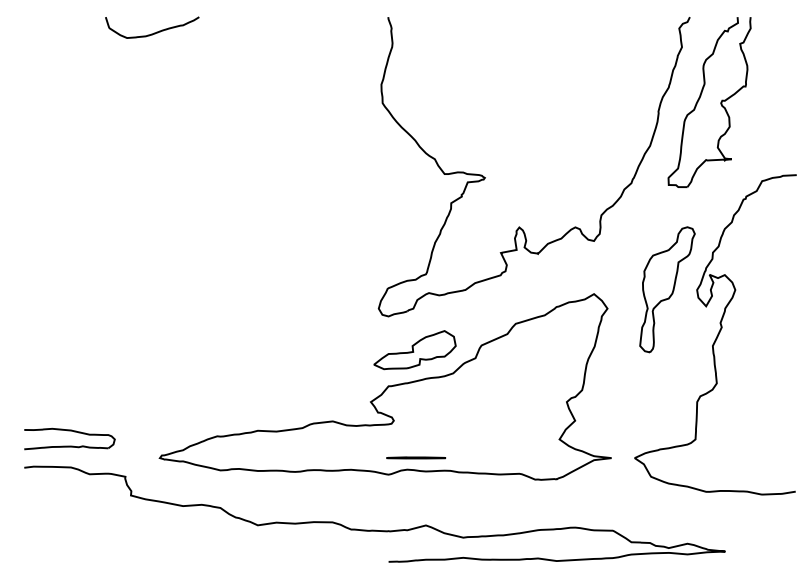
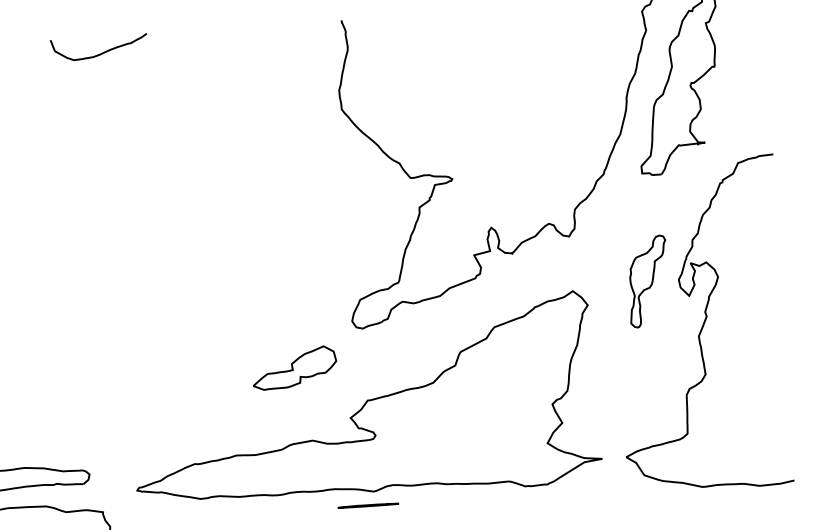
part: (667, 289) -> (648, 281), size x0.7
part: (414, 350) -> (294, 368), moved
line: (416, 457) -> (368, 505), moved

